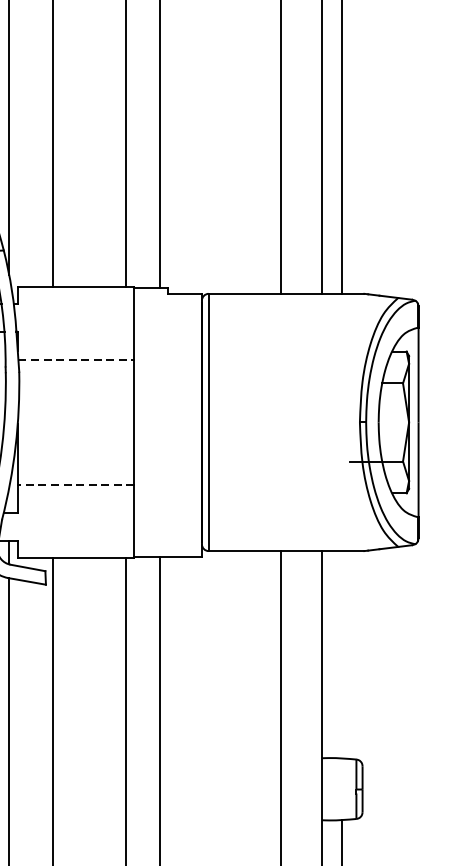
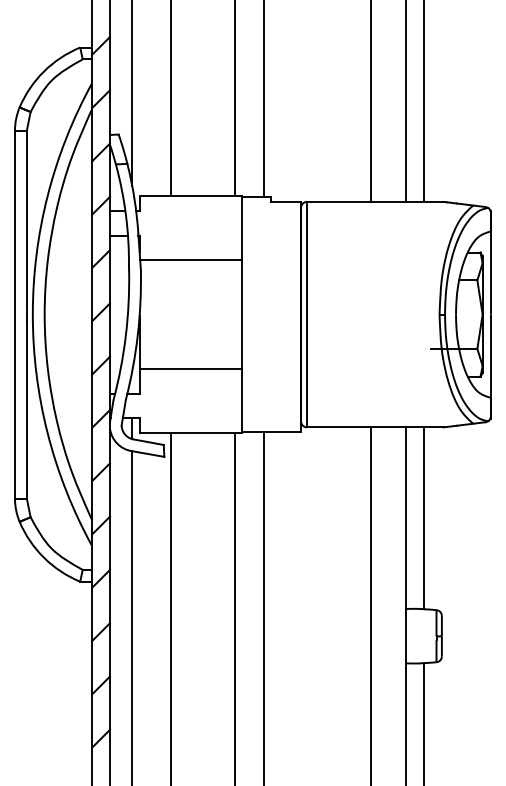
line: (75, 360) -> (190, 260), dashed -> solid
line: (75, 485) -> (190, 369), dashed -> solid
line: (342, 655) -> (424, 518), added

